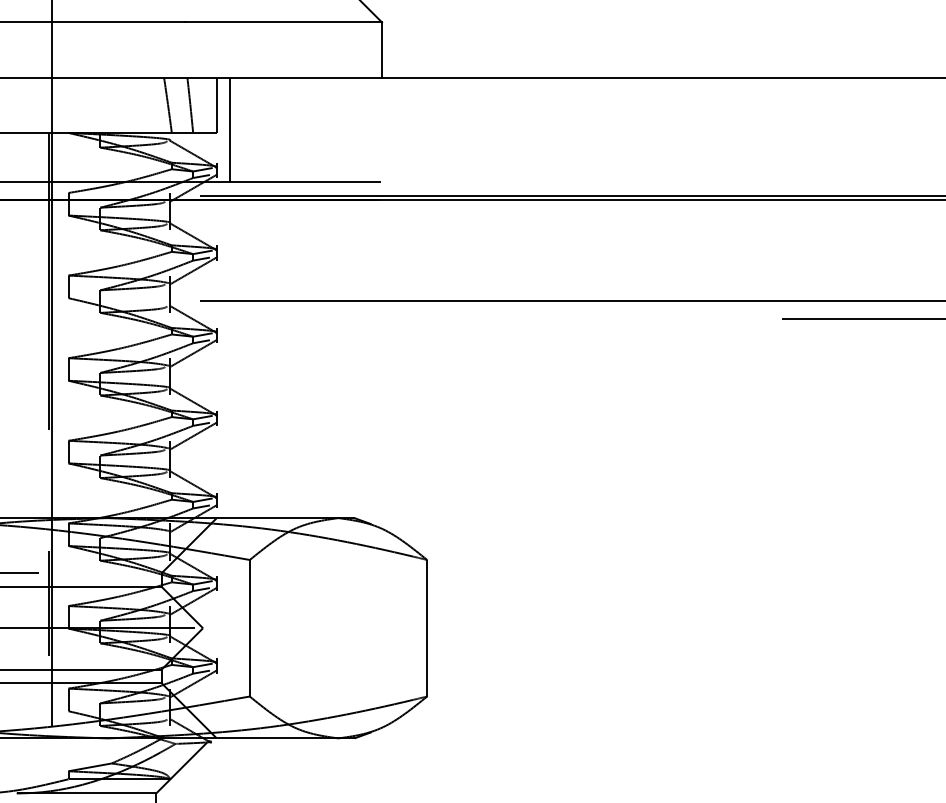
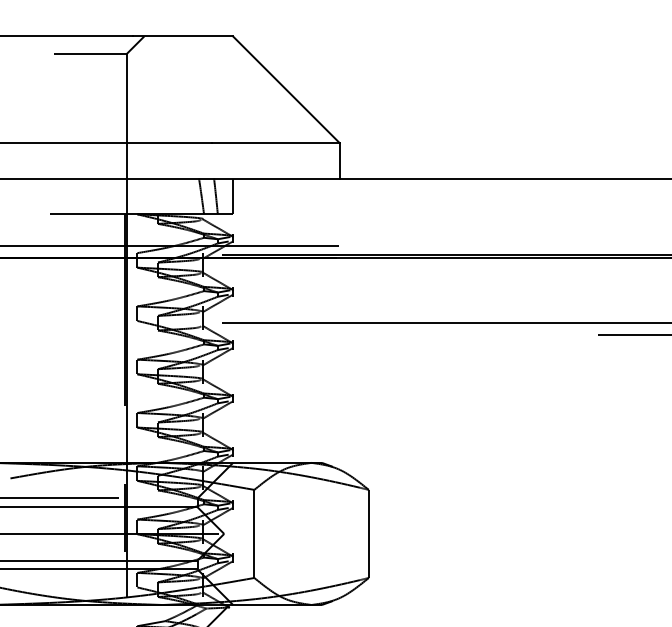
line: (229, 130) -> (241, 212), removed

